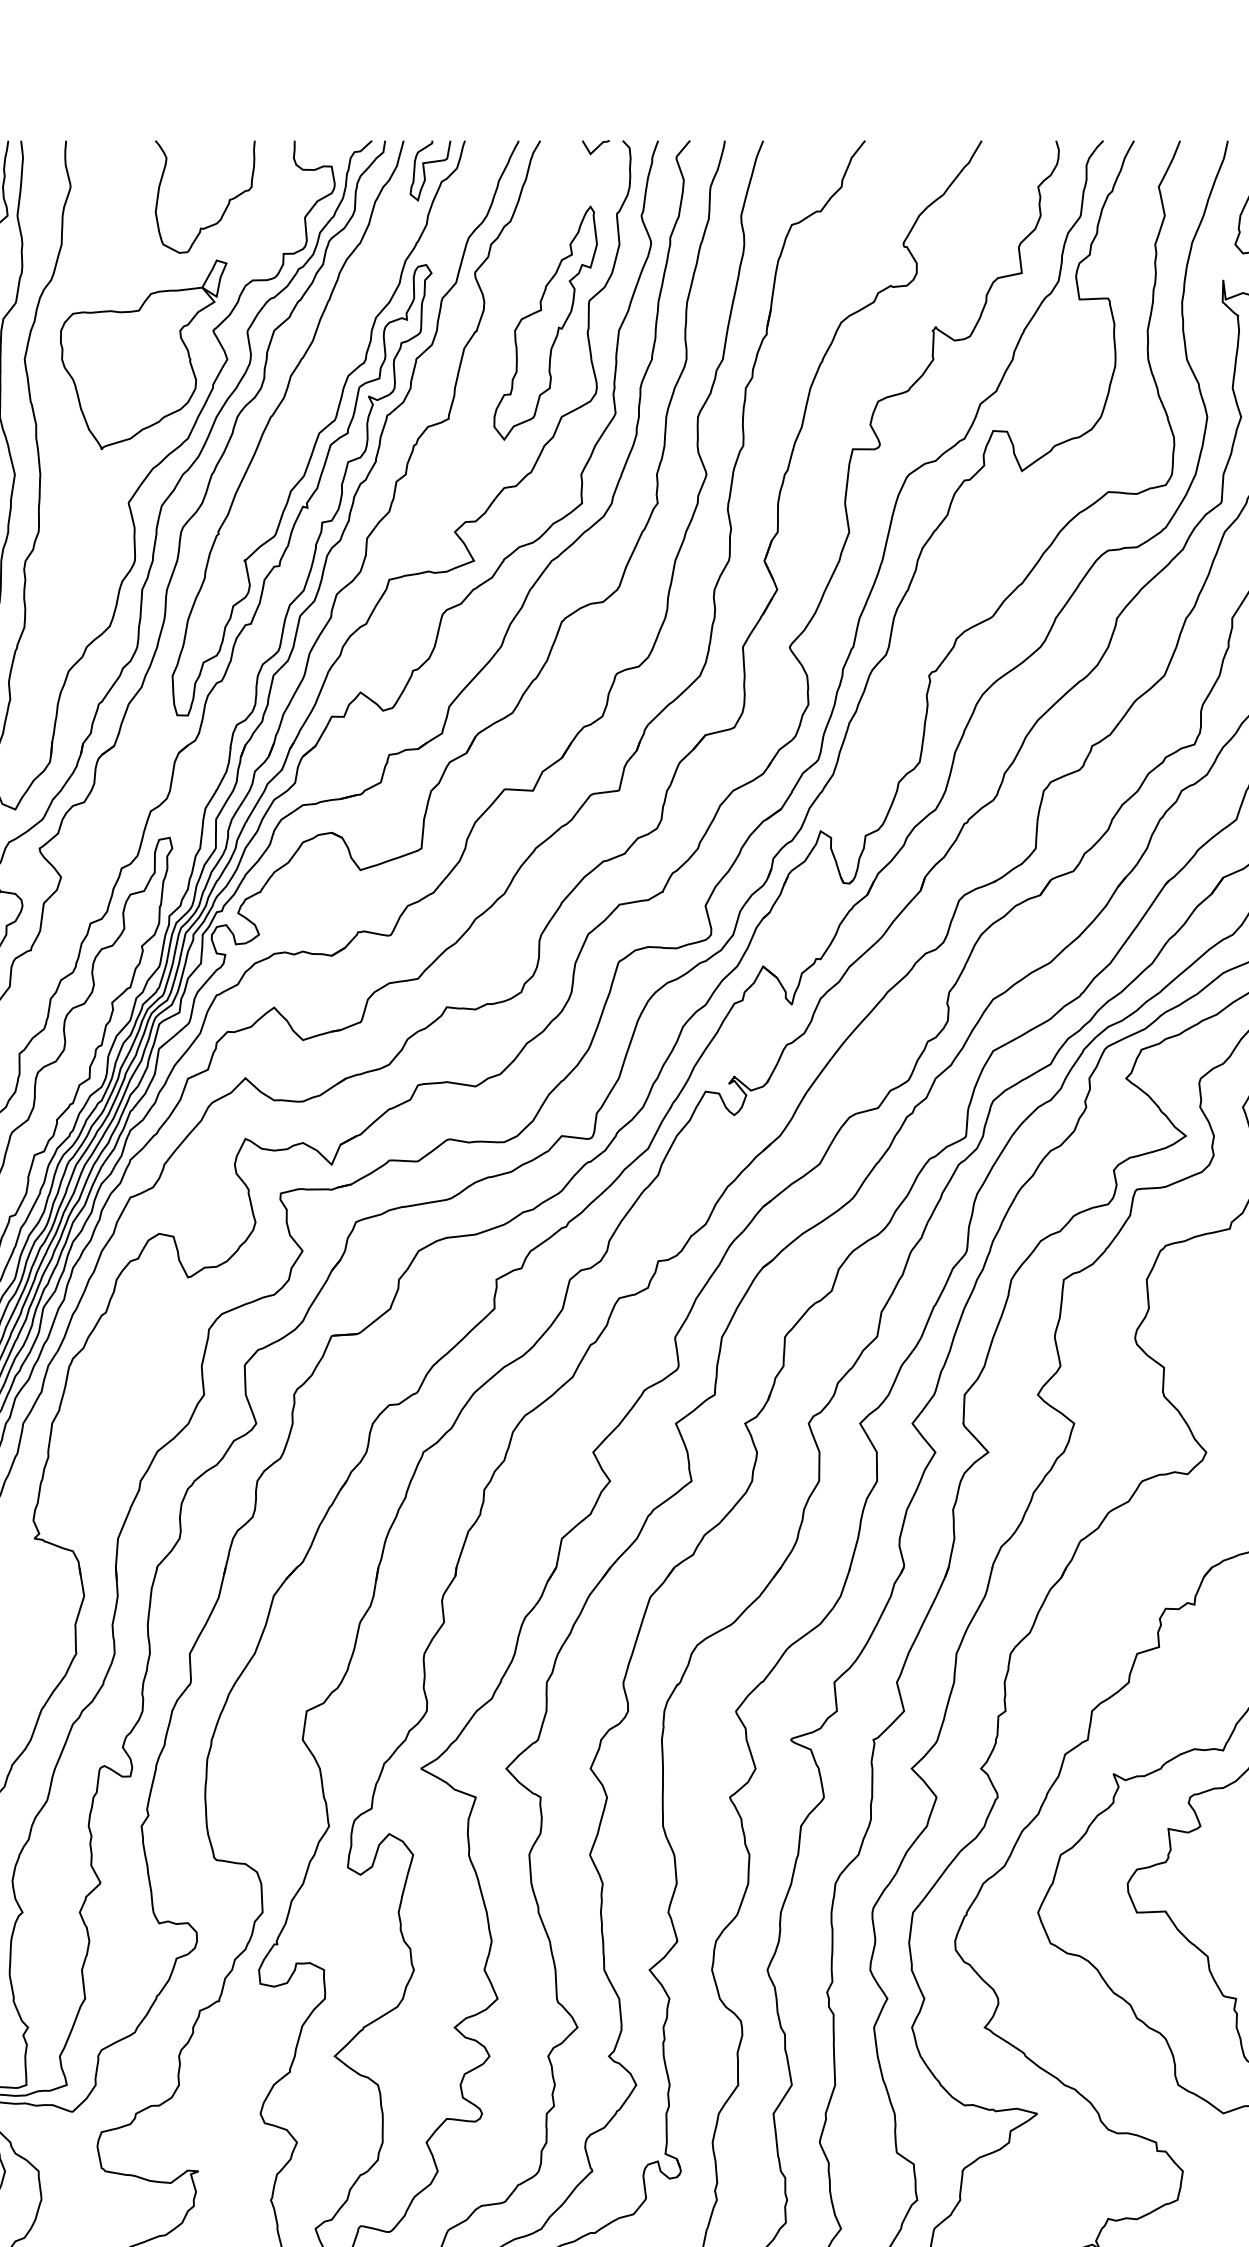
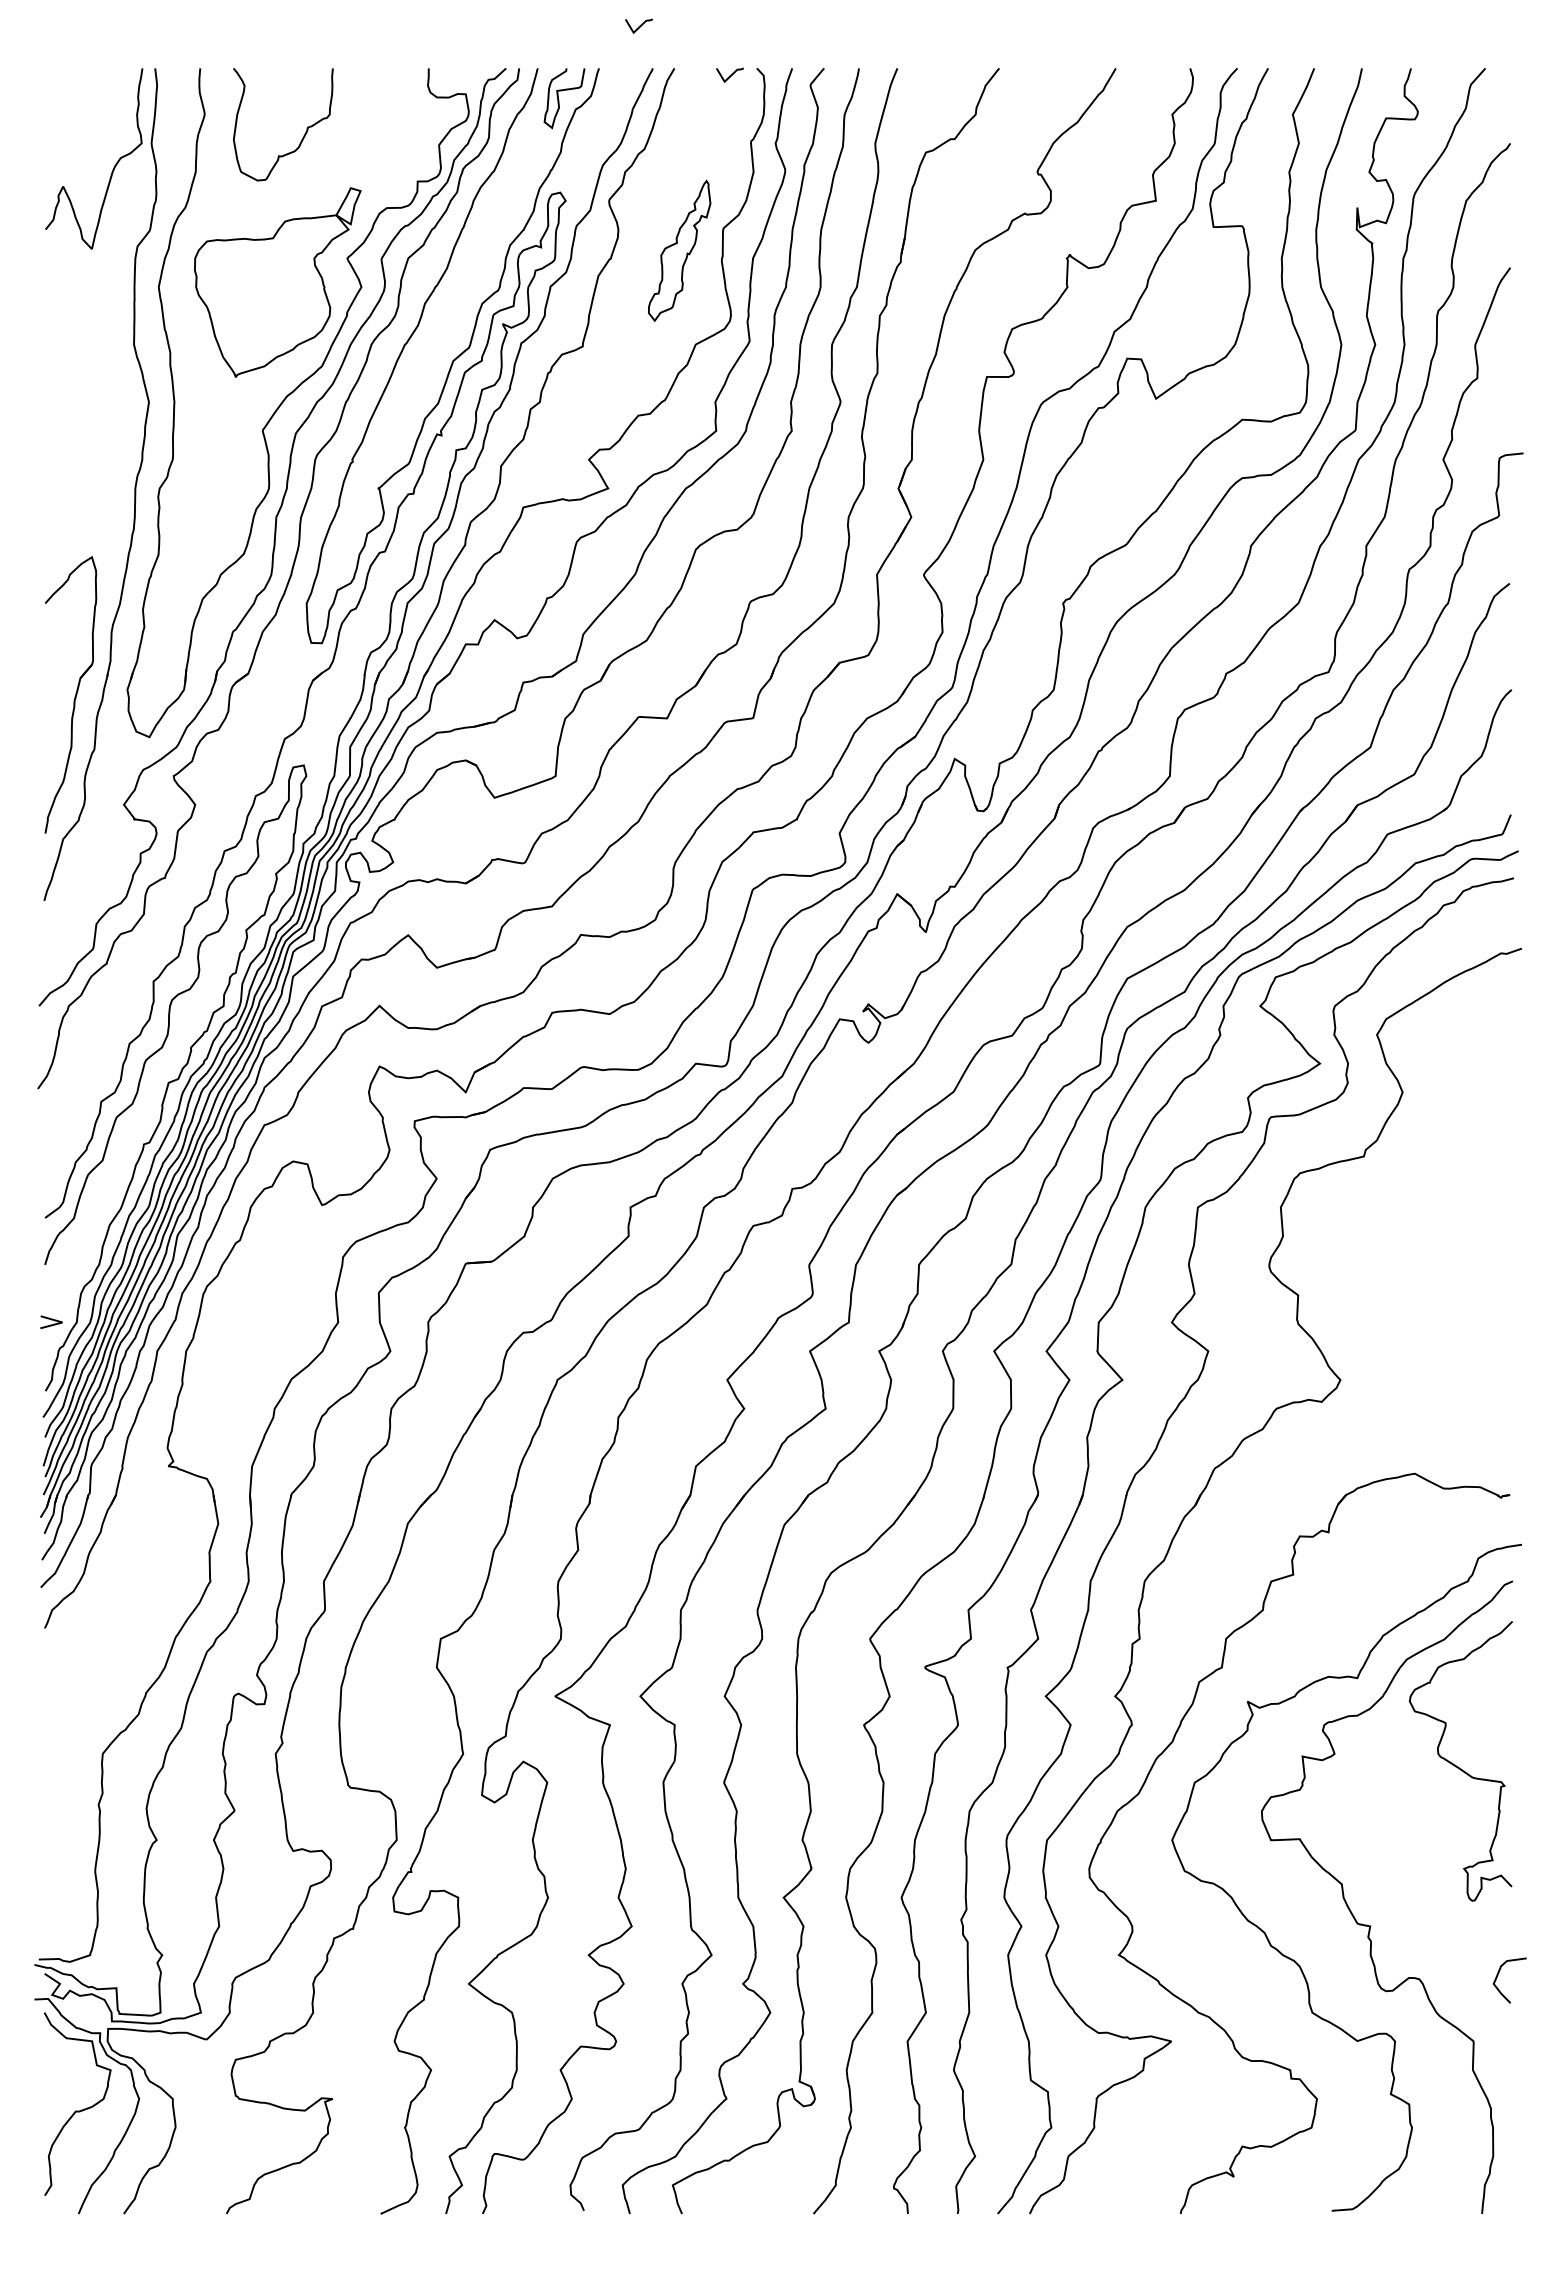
line: (505, 97) -> (639, 25), added
part: (225, 207) -> (303, 135), moved
part: (545, 322) -> (679, 250), size x0.6

